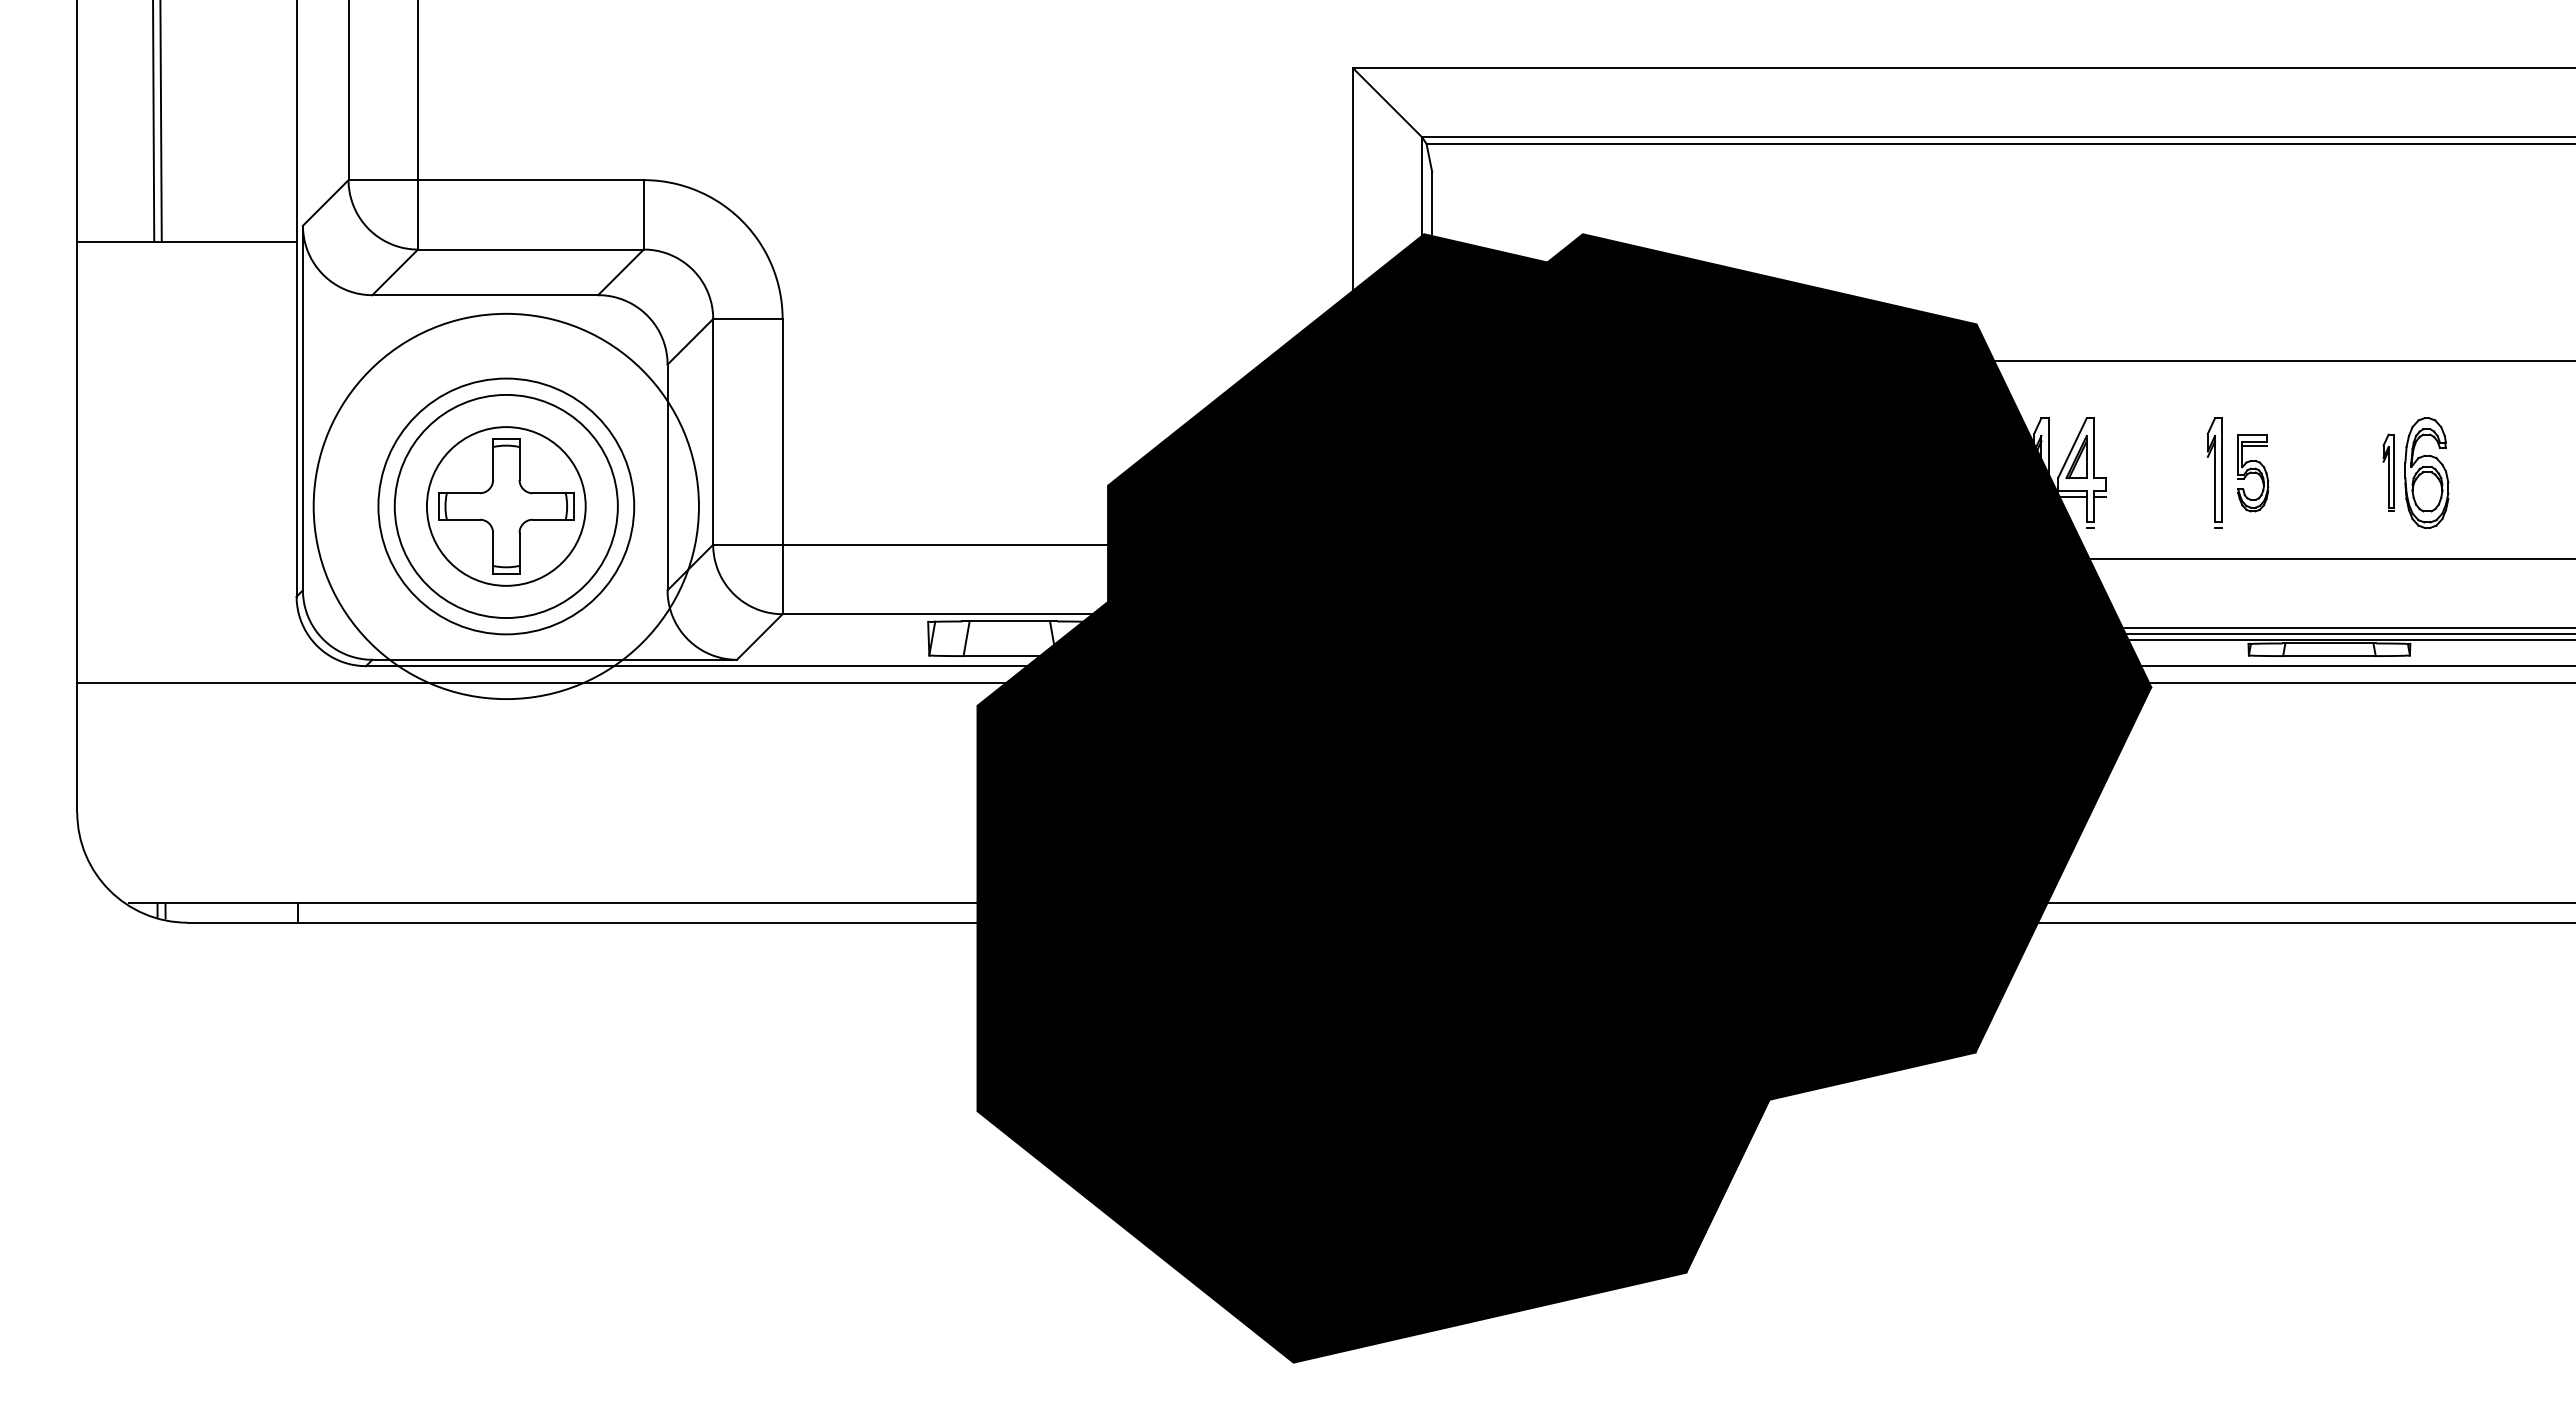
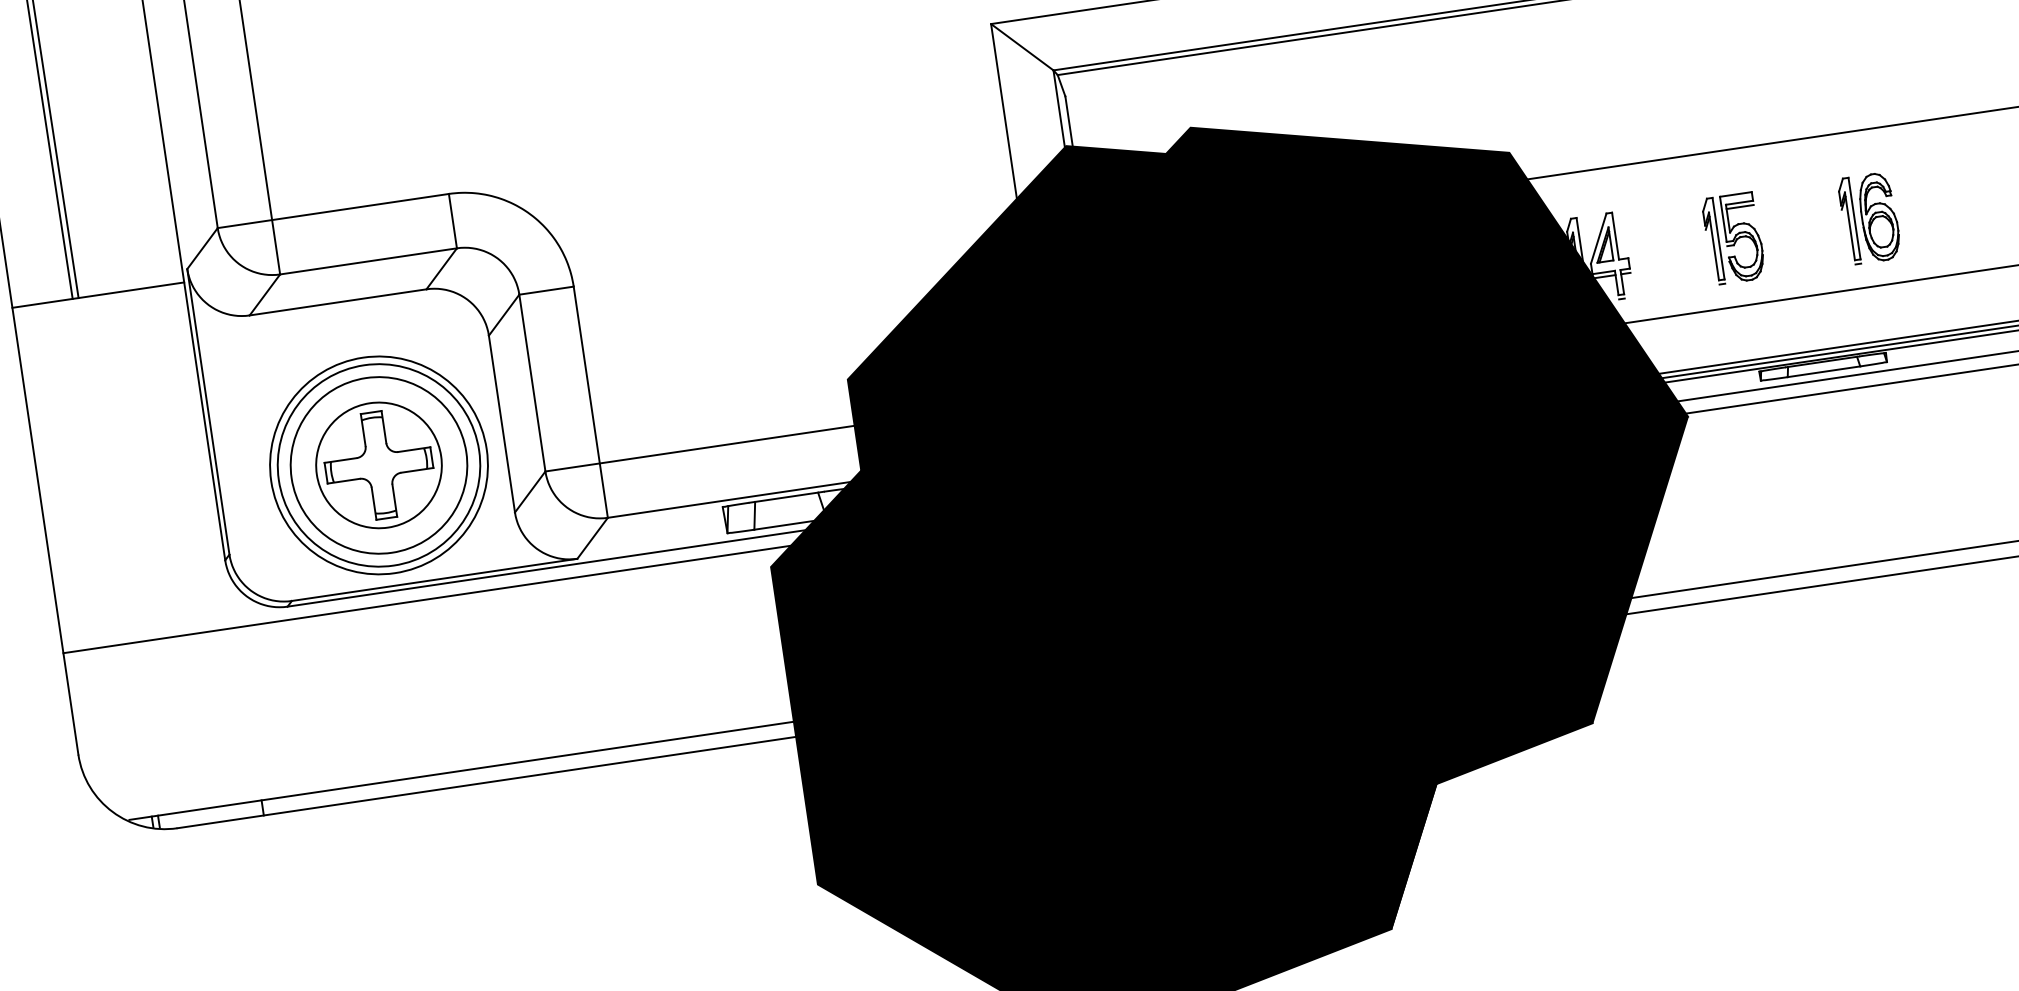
part: (2252, 472) -> (1742, 236), size x1.43
part: (2388, 472) -> (1849, 221), size x1.43
circle: (505, 506) -> (378, 465), size x0.71

